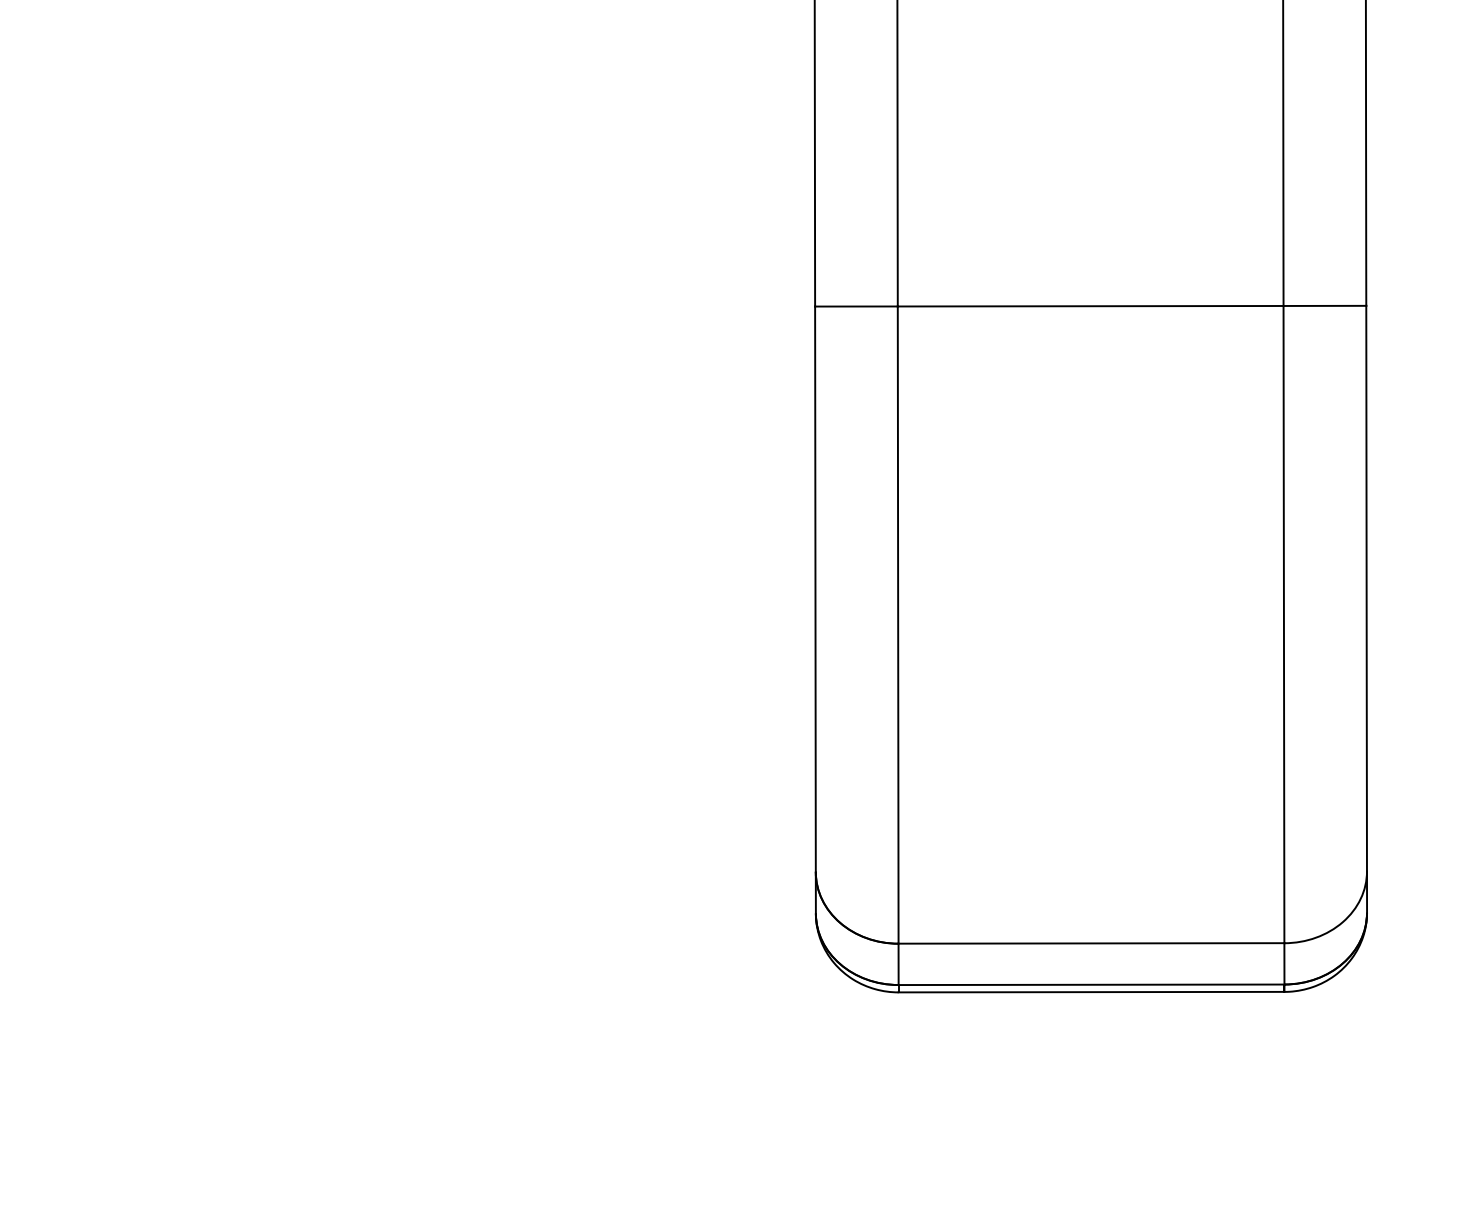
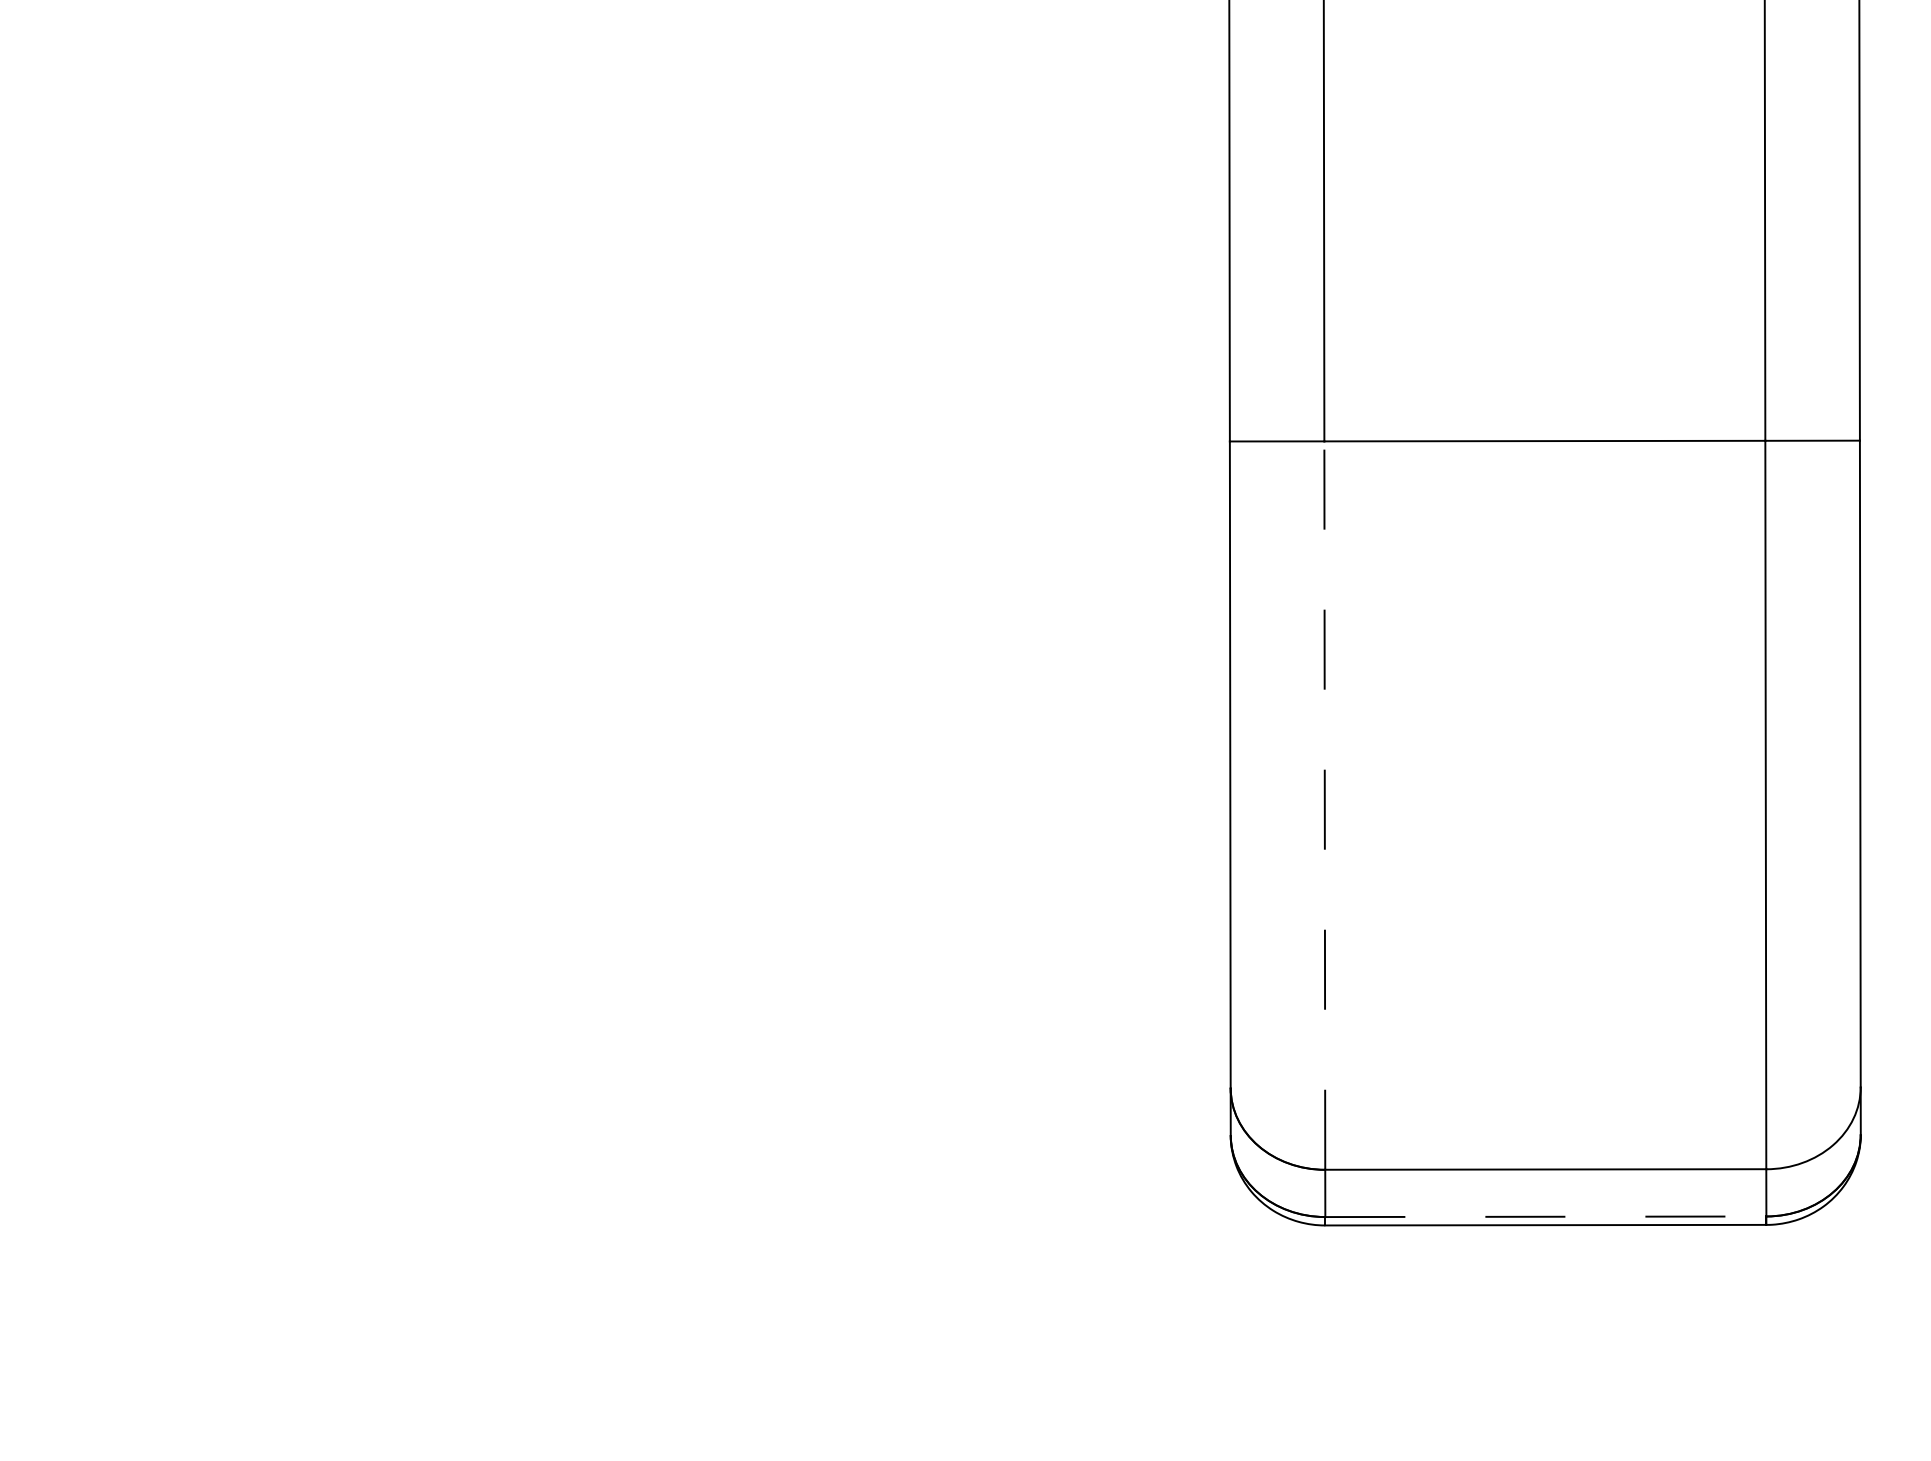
line: (897, 625) -> (1324, 805), solid -> dashed
line: (1091, 984) -> (1545, 1216), solid -> dashed

